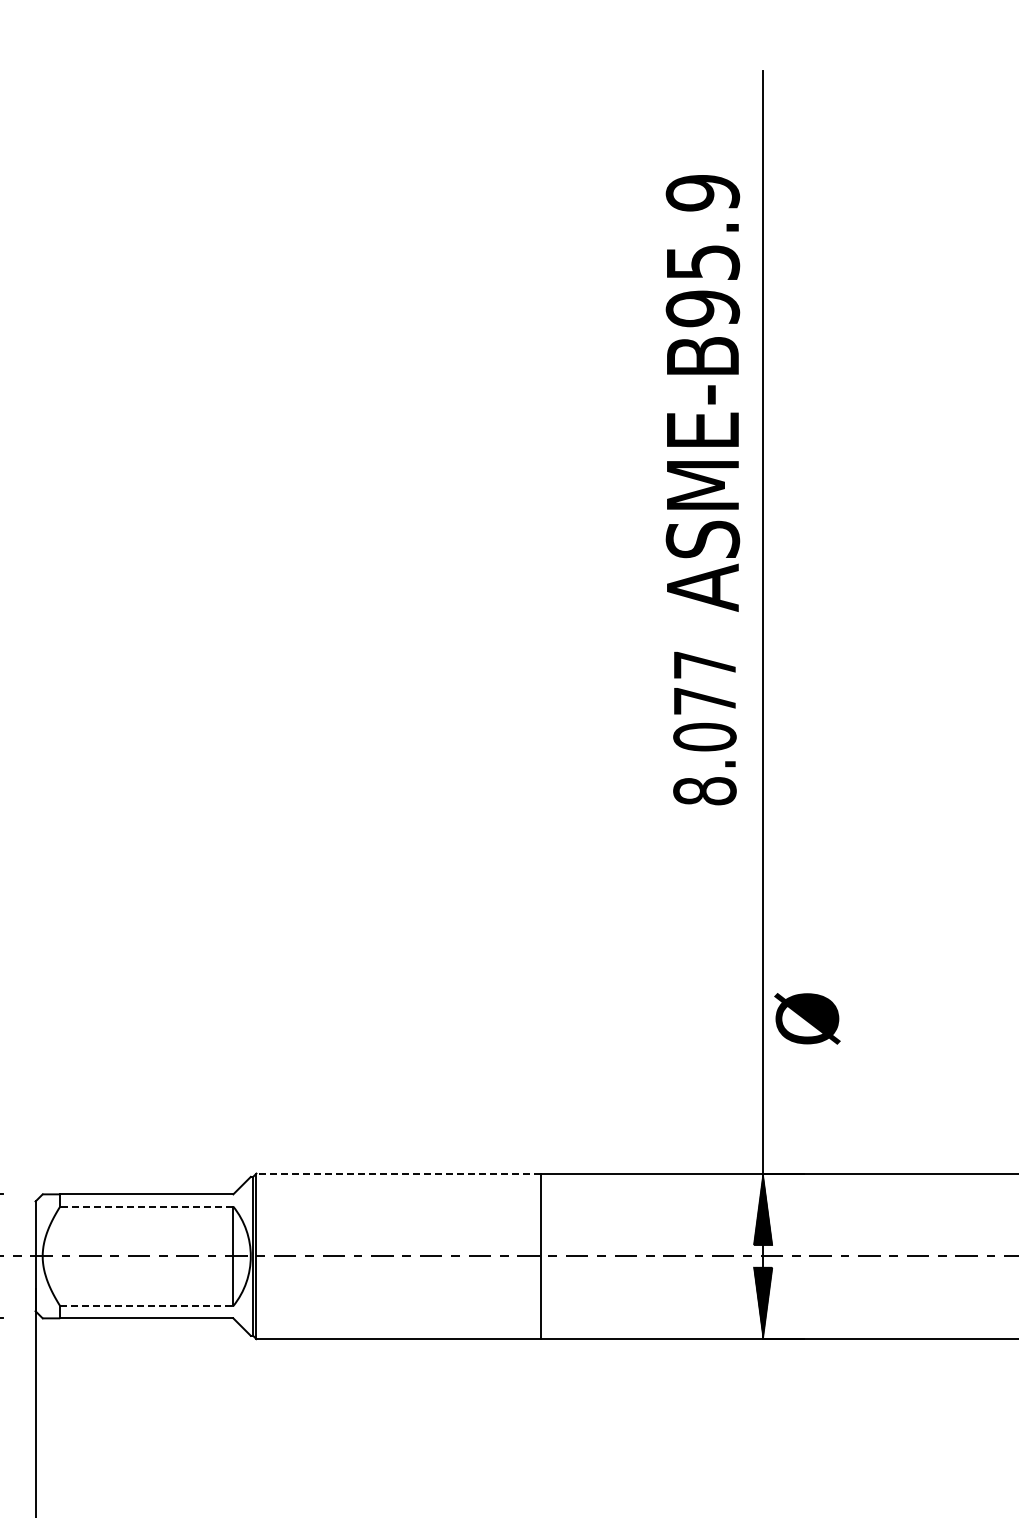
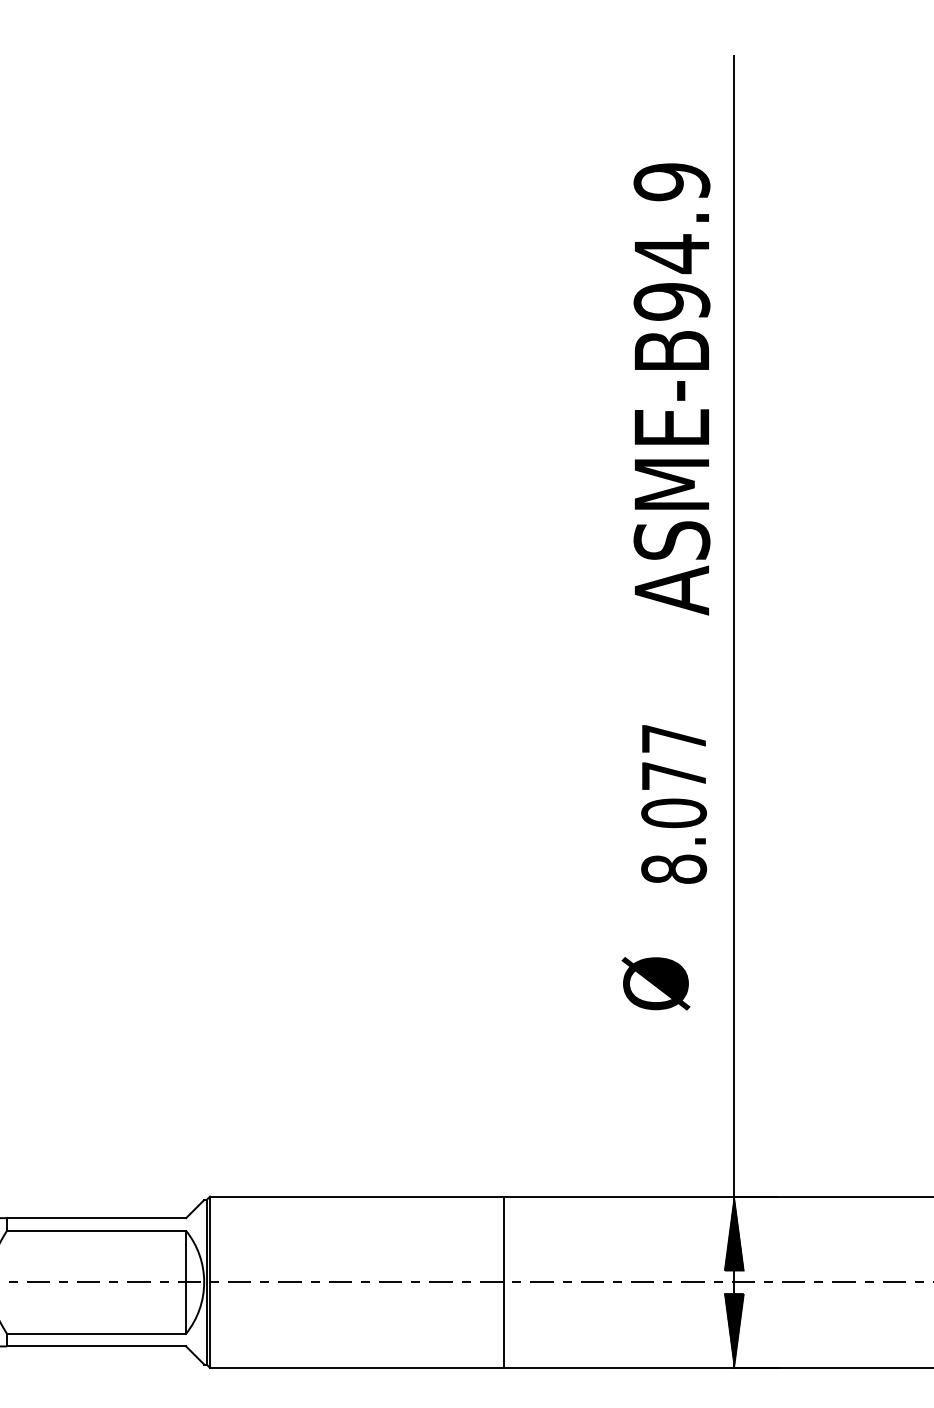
text: (703, 262) -> (672, 253), ASME-B95.9 -> ASME-B94.9
text: (704, 728) -> (673, 804), moved
text: (807, 1018) -> (656, 983), moved
line: (398, 1173) -> (357, 1196), dashed -> solid
line: (146, 1206) -> (96, 1230), dashed -> solid
line: (146, 1306) -> (96, 1334), dashed -> solid

